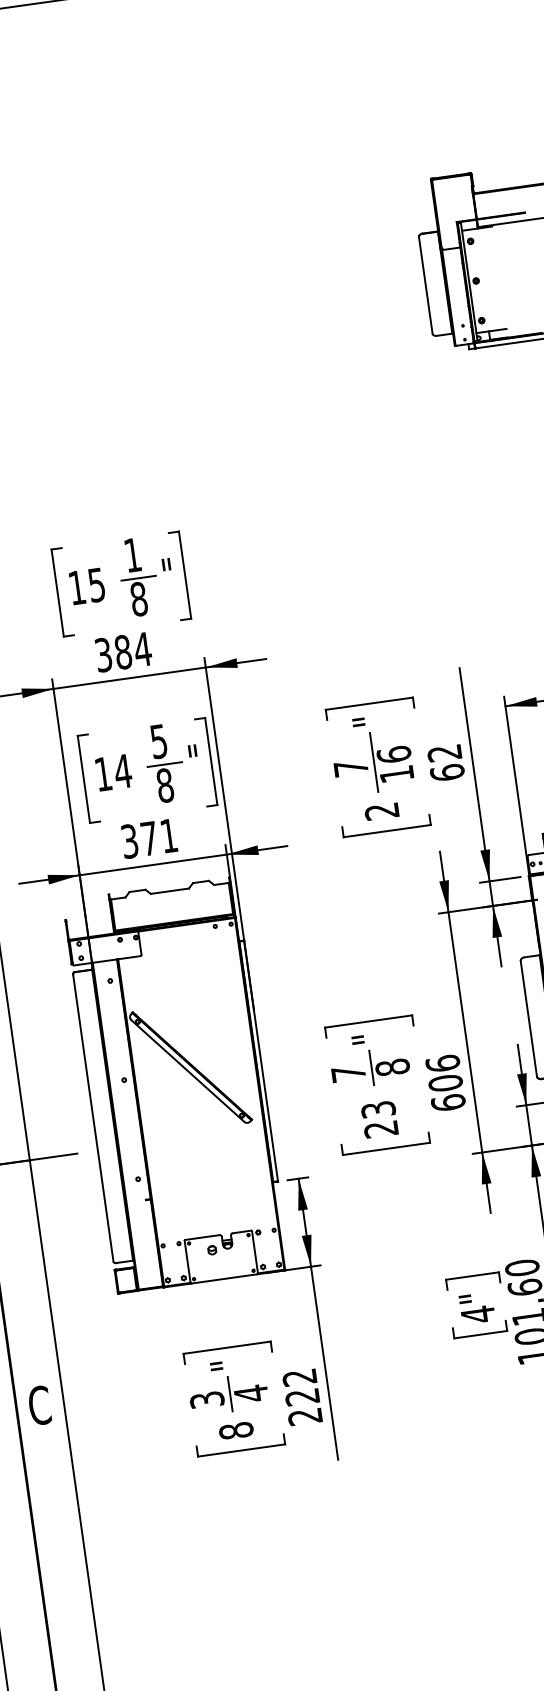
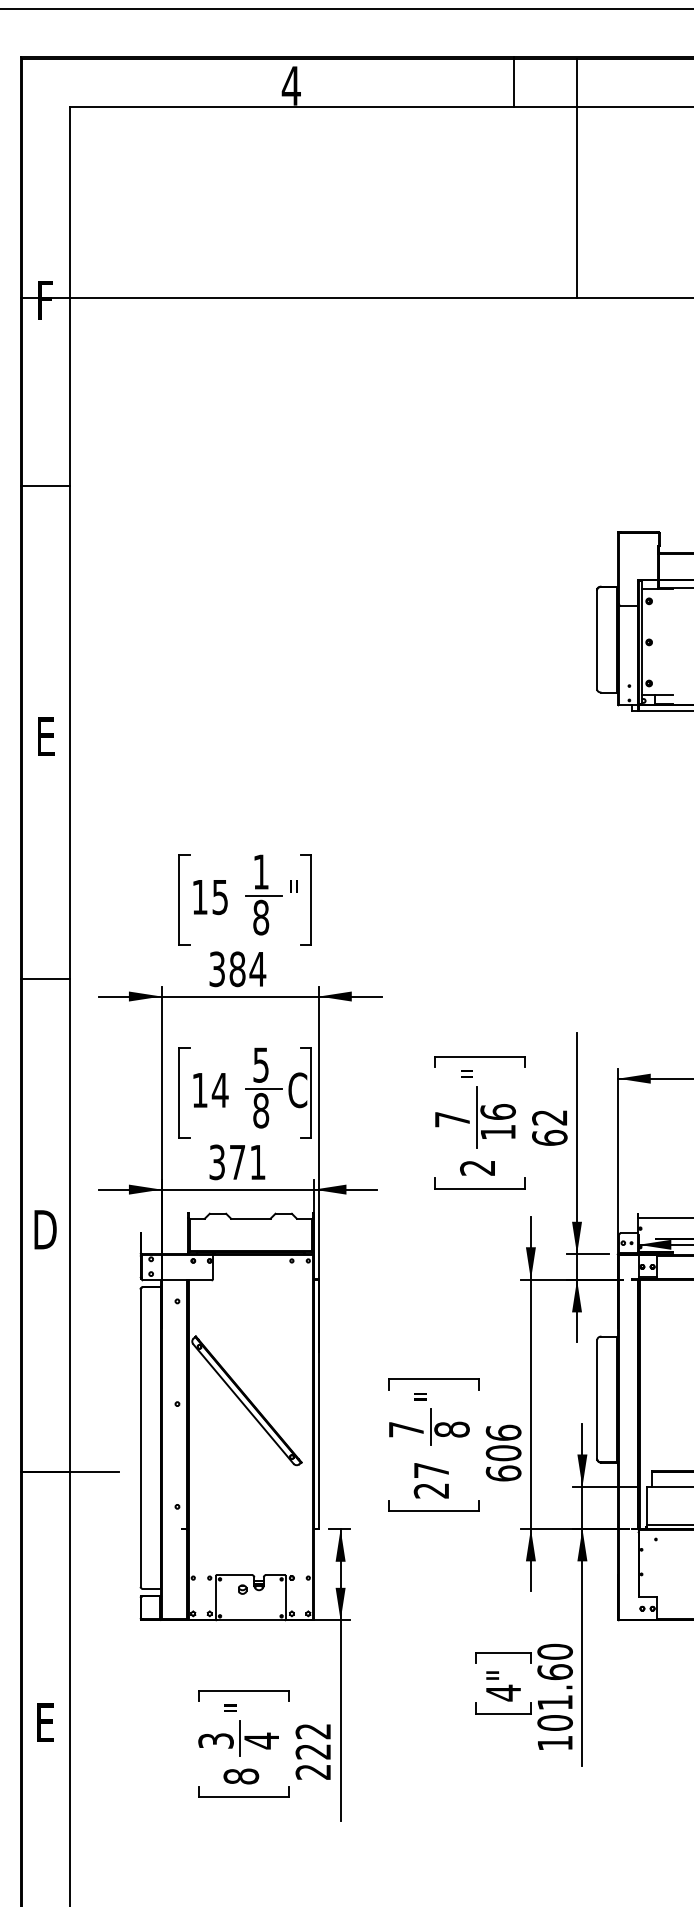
text: (197, 761) -> (297, 1090), " -> C
text: (378, 1109) -> (431, 1470), 23 -> 27
text: (39, 1405) -> (44, 1722), C -> E

